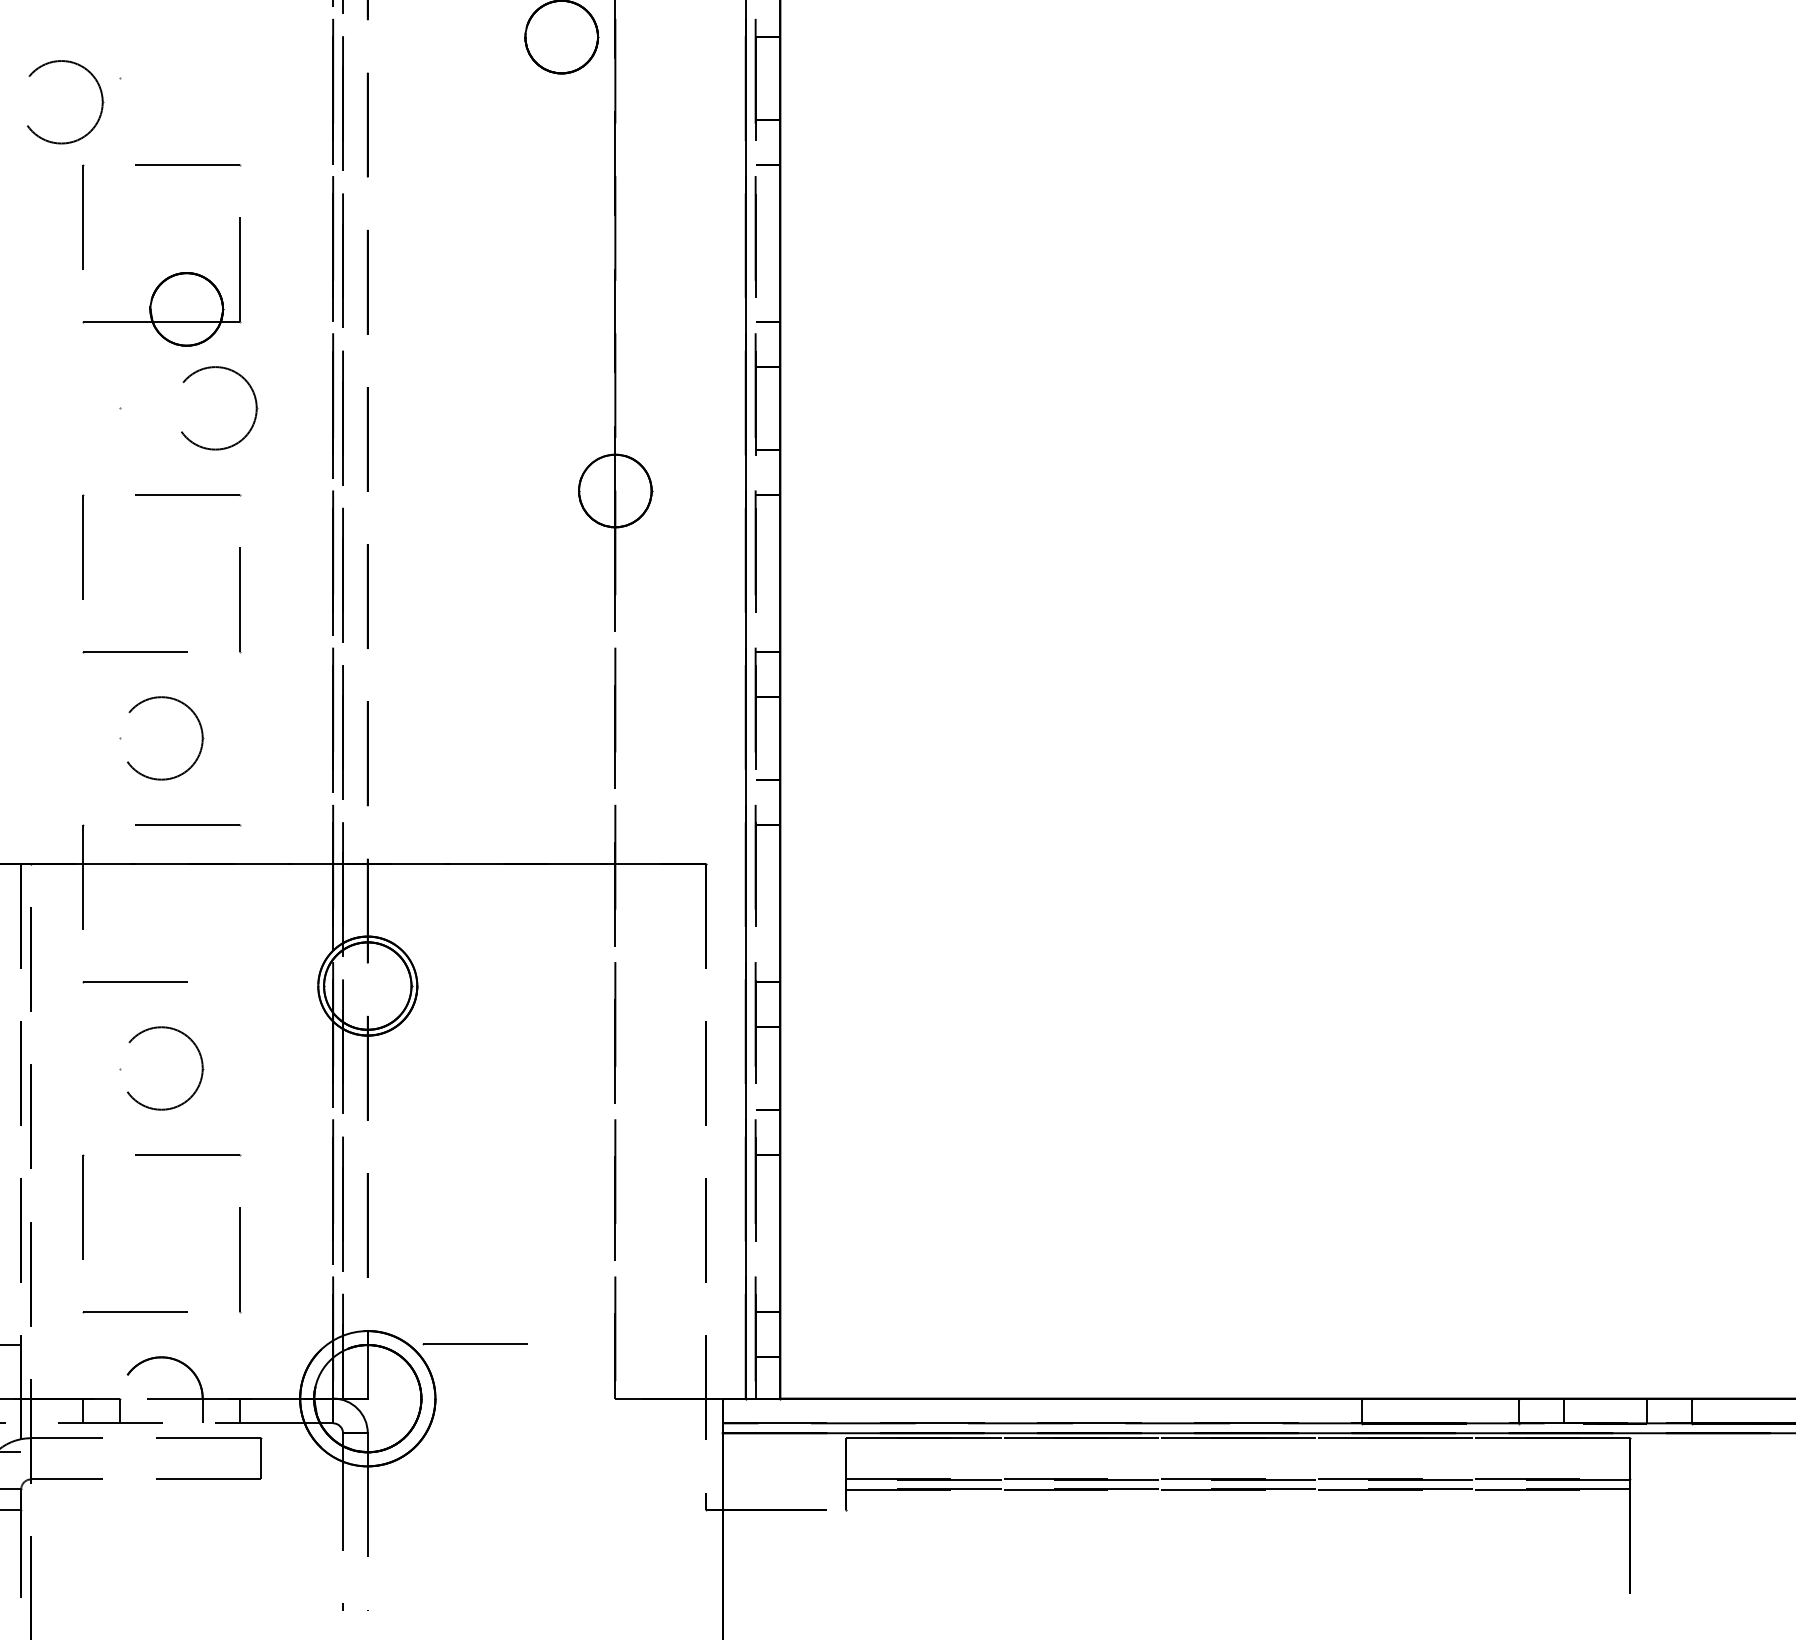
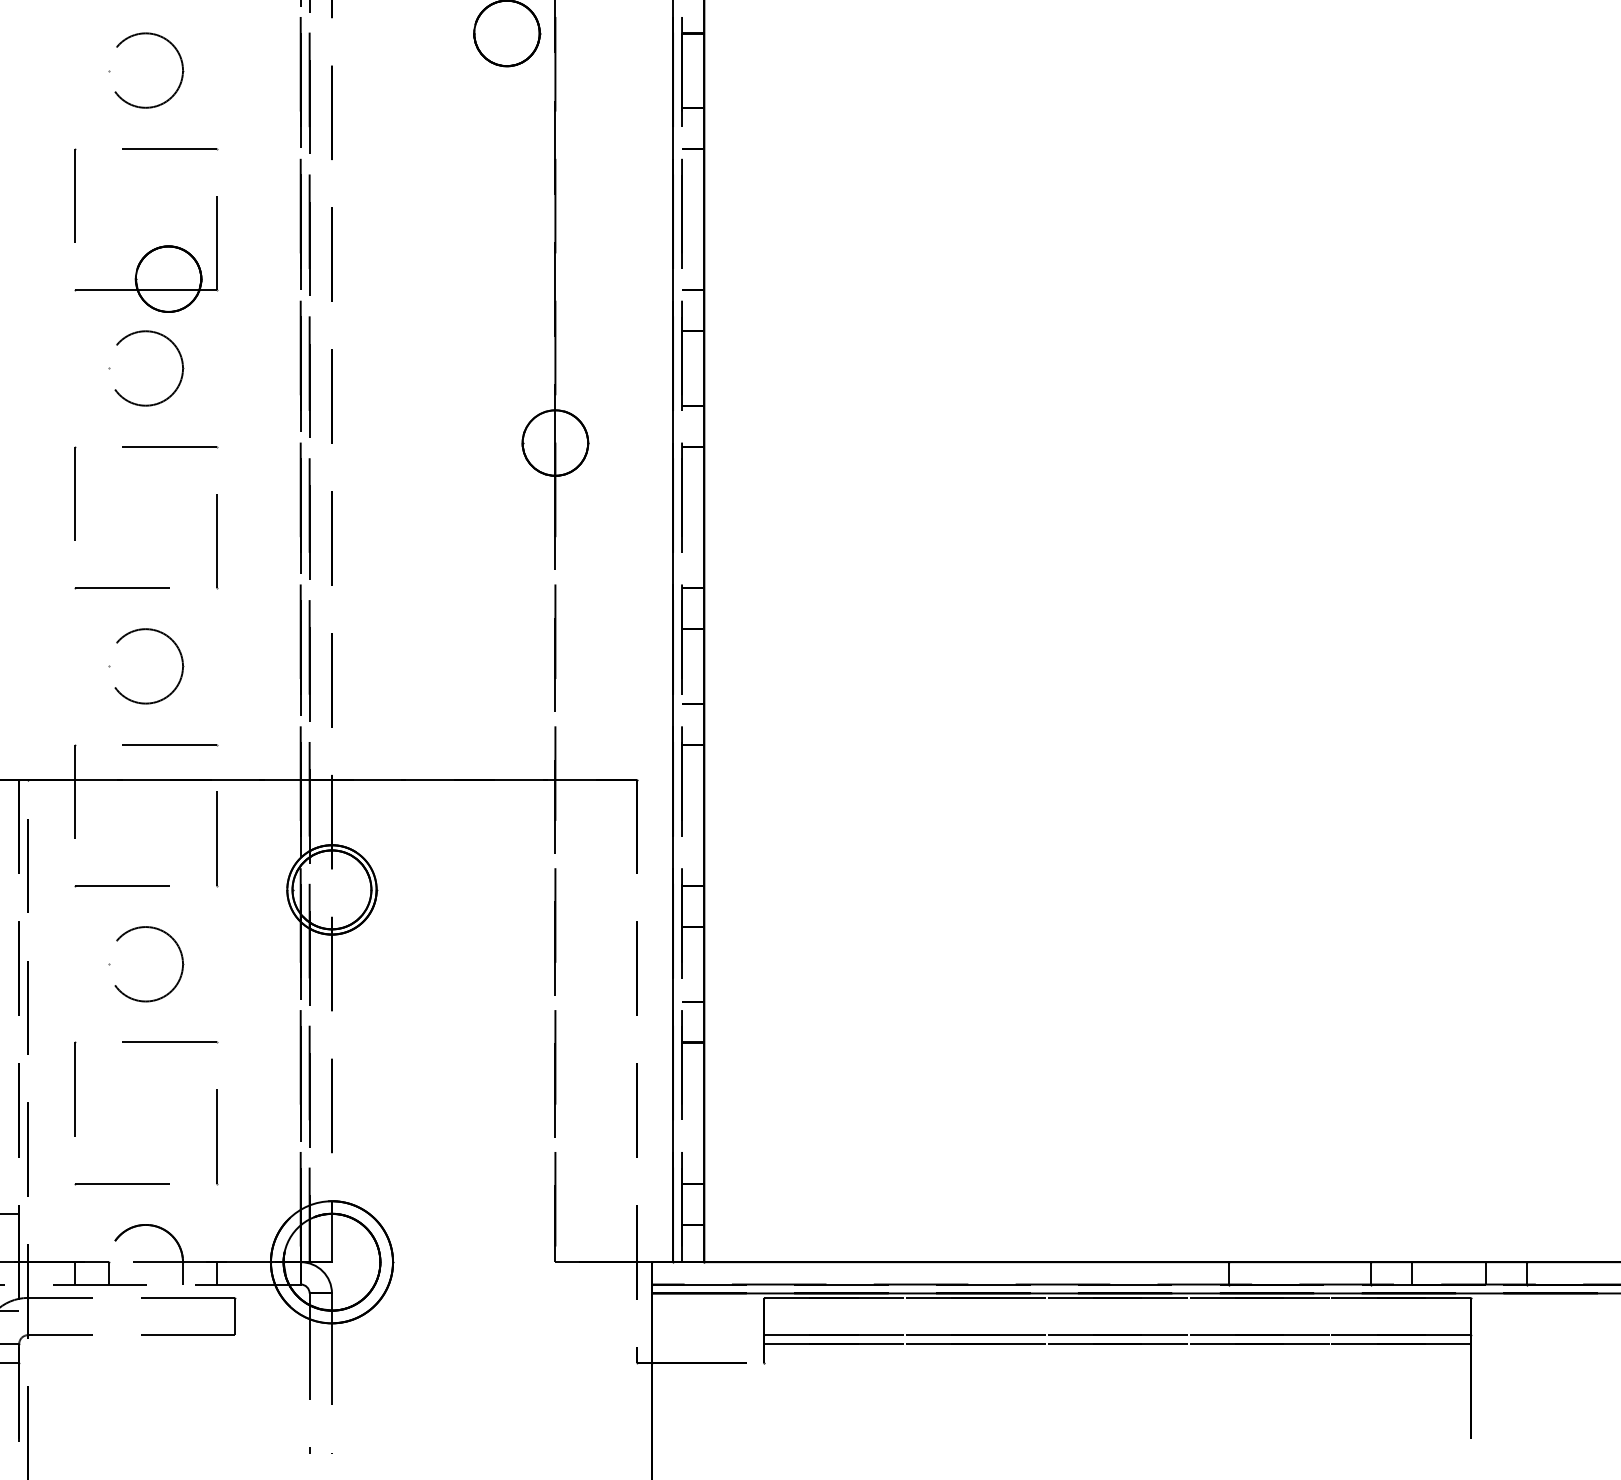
part: (101, 102) -> (181, 70), moved
part: (255, 408) -> (181, 368), moved
line: (240, 930) -> (217, 839), added
line: (474, 1344) -> (428, 1213), removed

